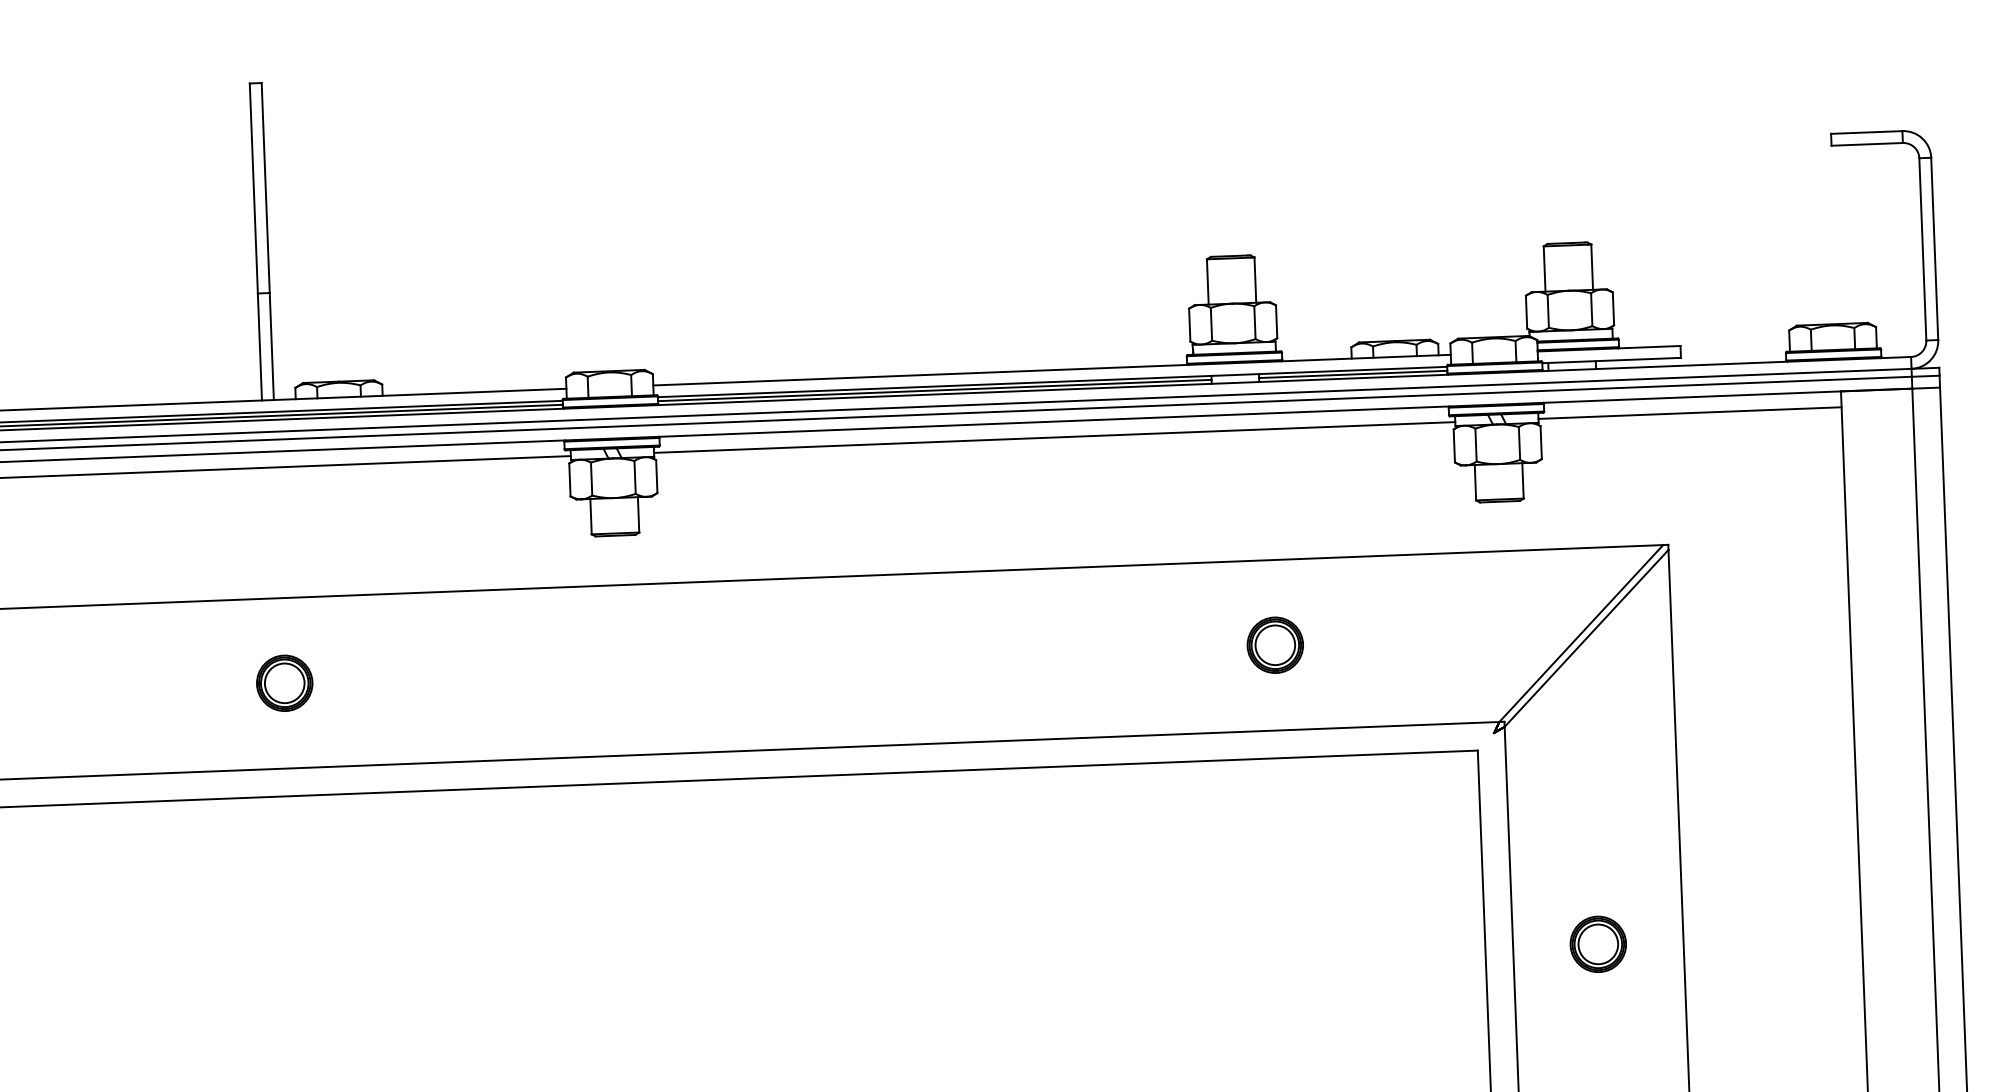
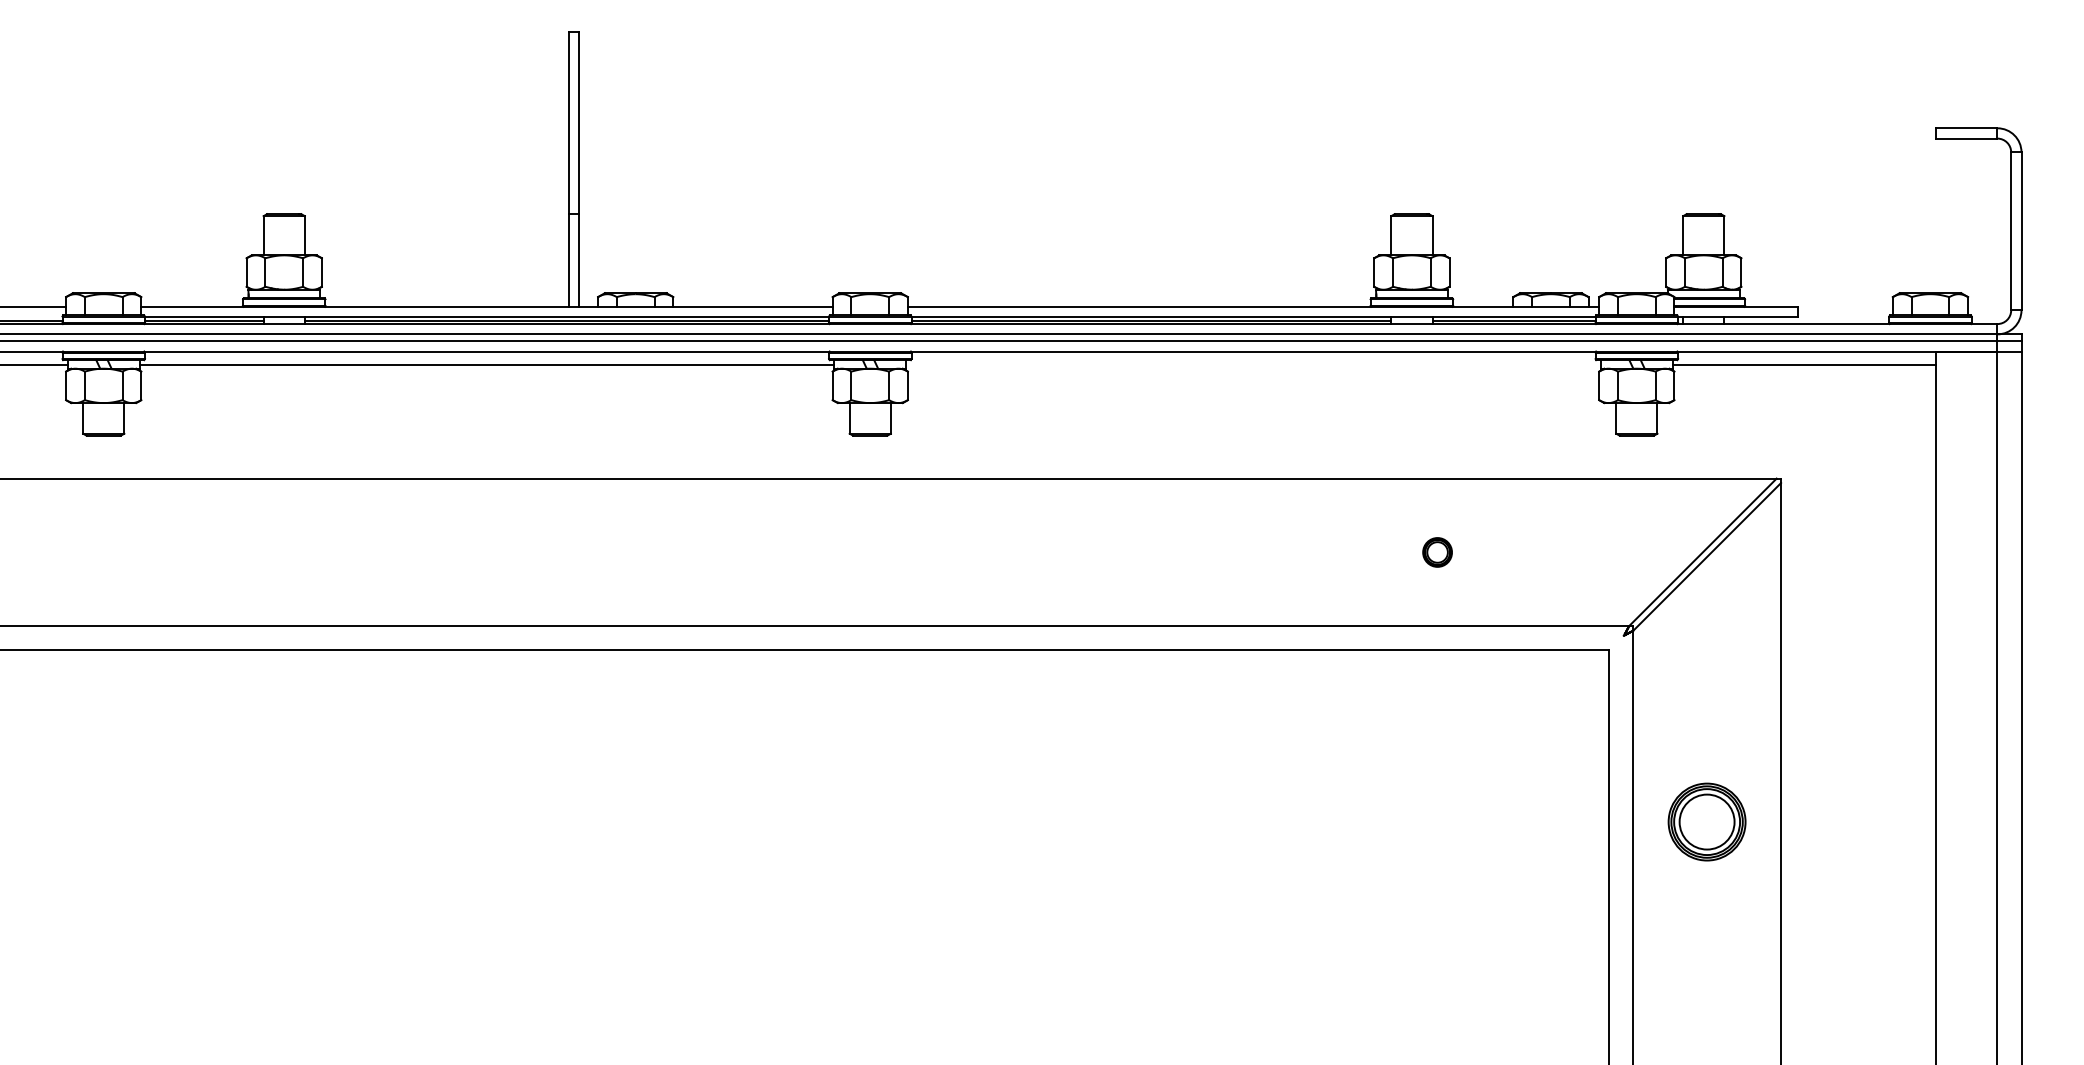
line: (1054, 437) -> (1253, 365), removed
part: (1275, 645) -> (1437, 552), size x0.6
part: (284, 683) -> (578, 552), removed
part: (1598, 943) -> (1707, 821), size x1.6

